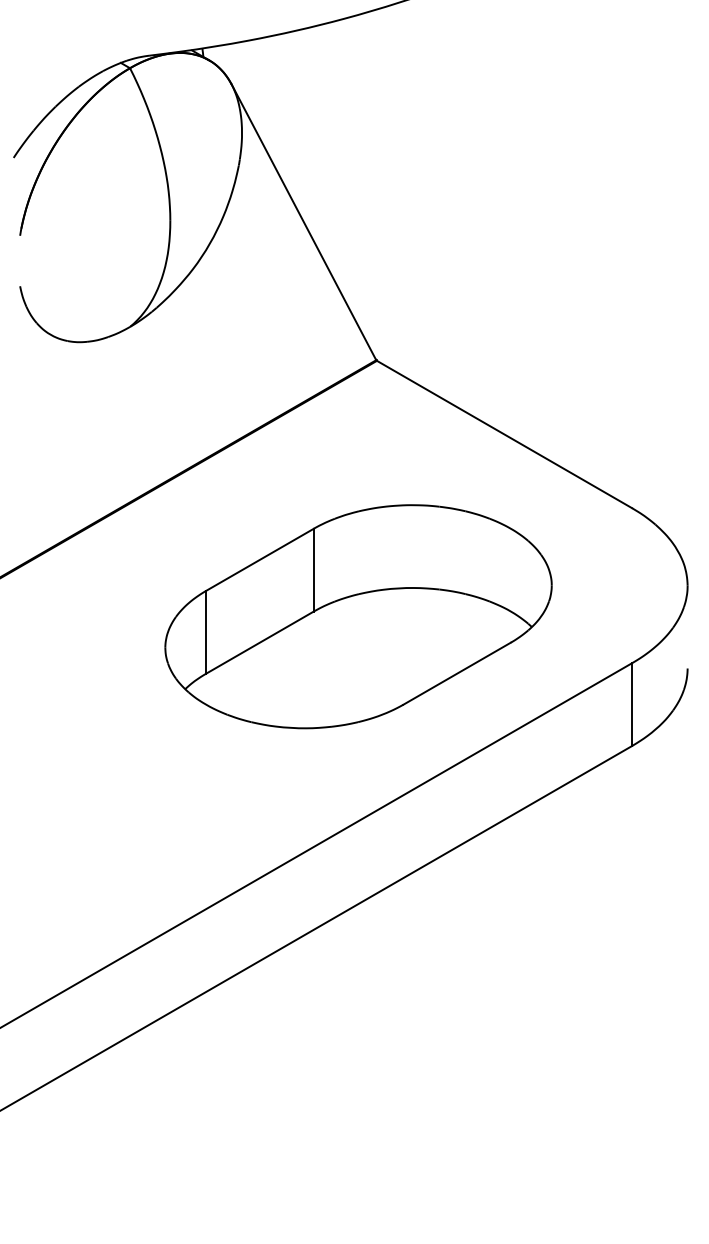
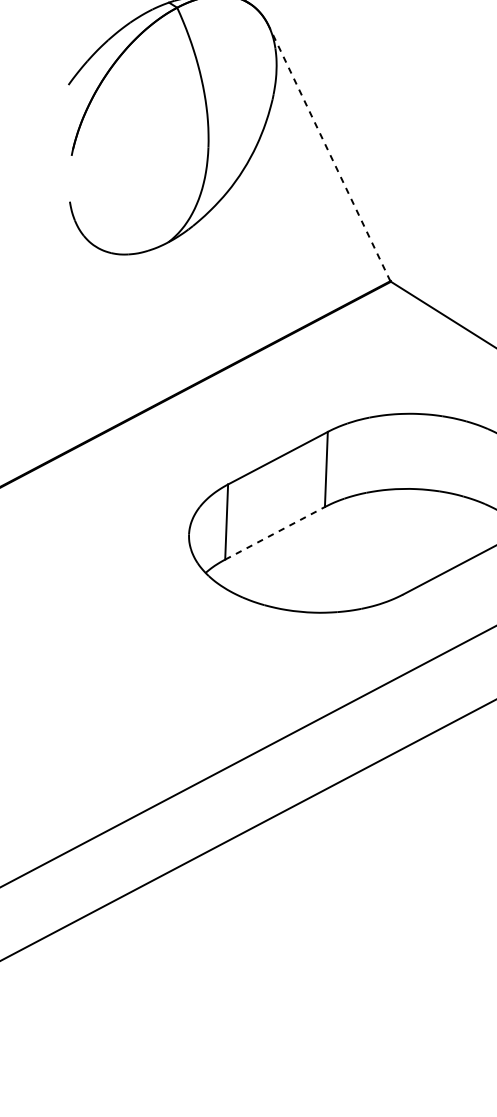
line: (303, 222) -> (329, 153), solid -> dashed
line: (260, 642) -> (275, 533), solid -> dashed

